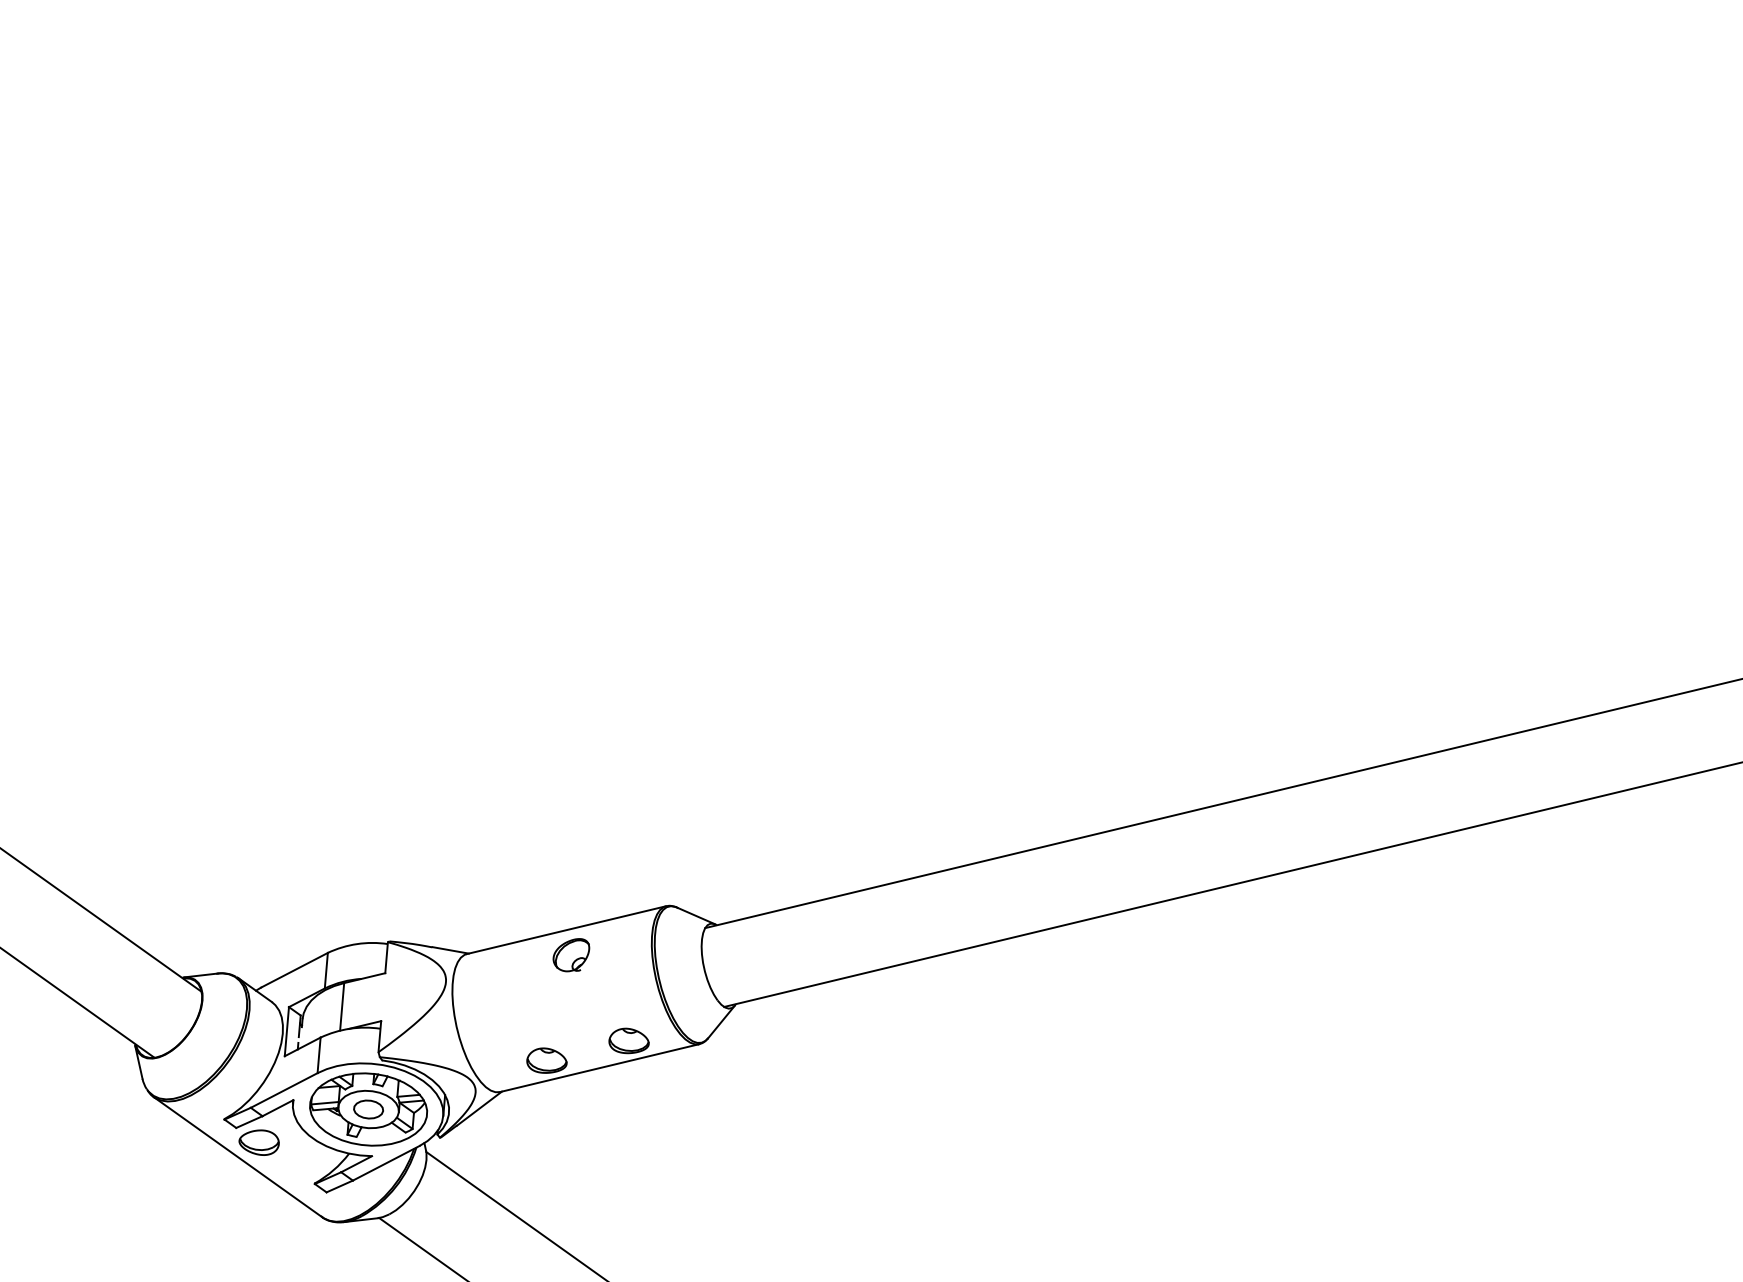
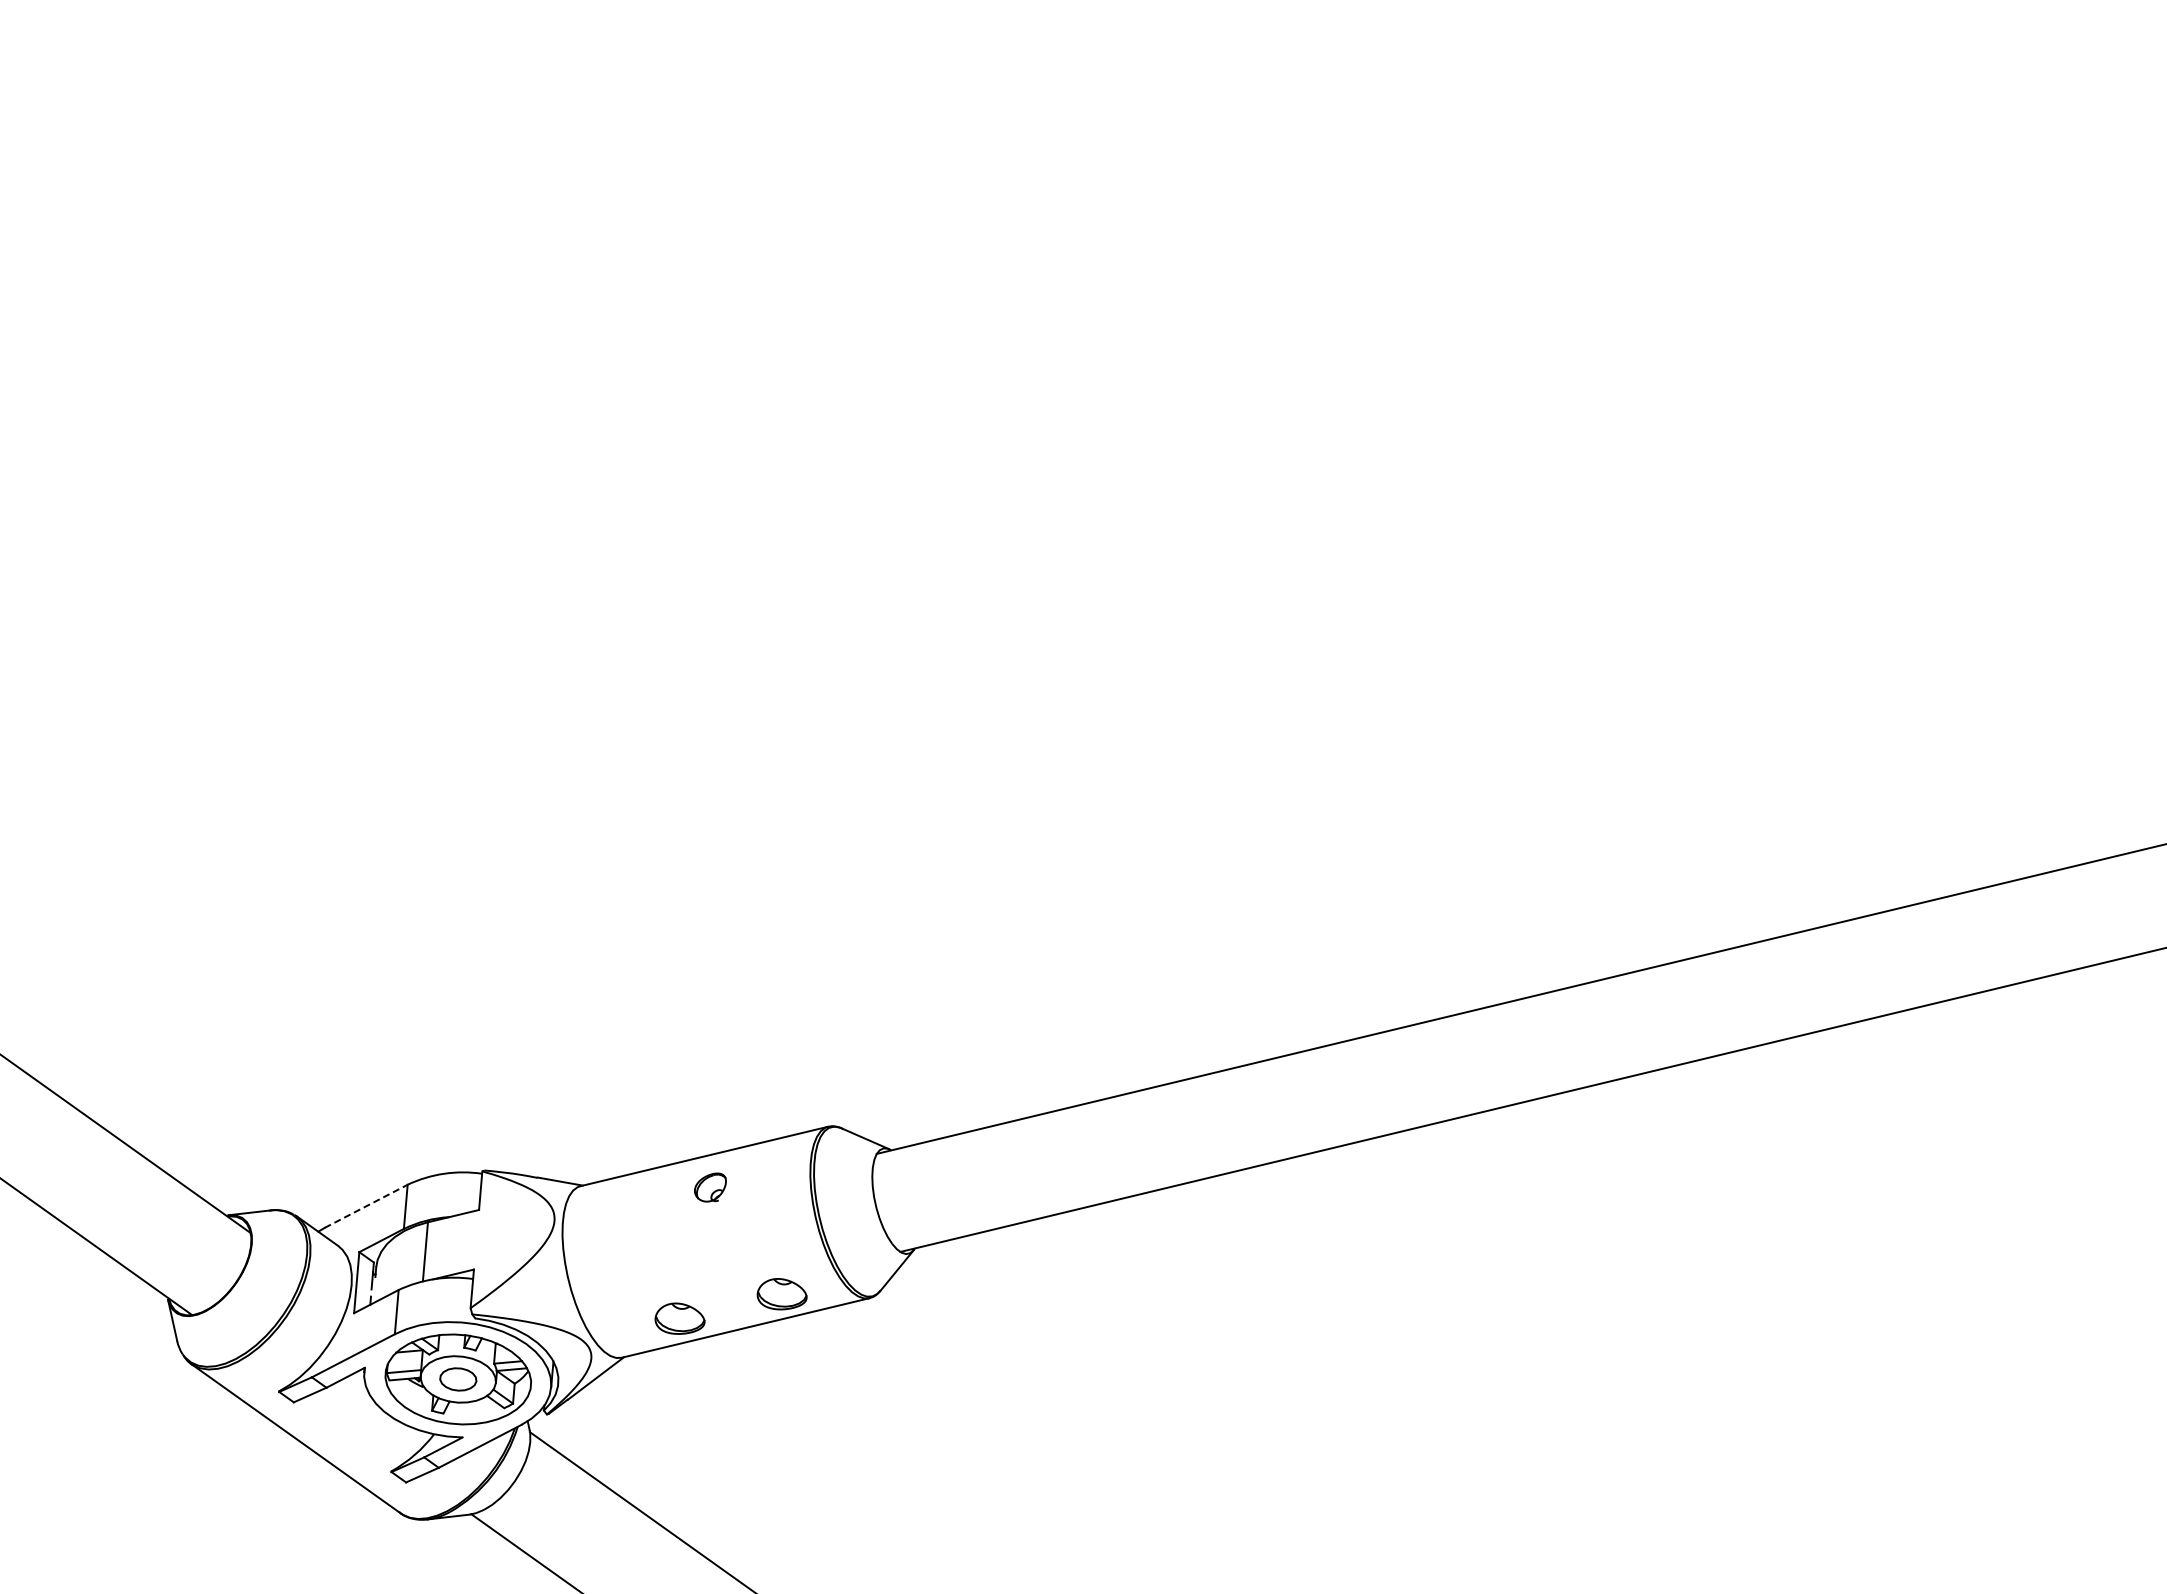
part: (571, 955) -> (710, 1187), size x0.7
line: (294, 970) -> (366, 1206), solid -> dashed
part: (258, 1142) -> (321, 1420), removed

